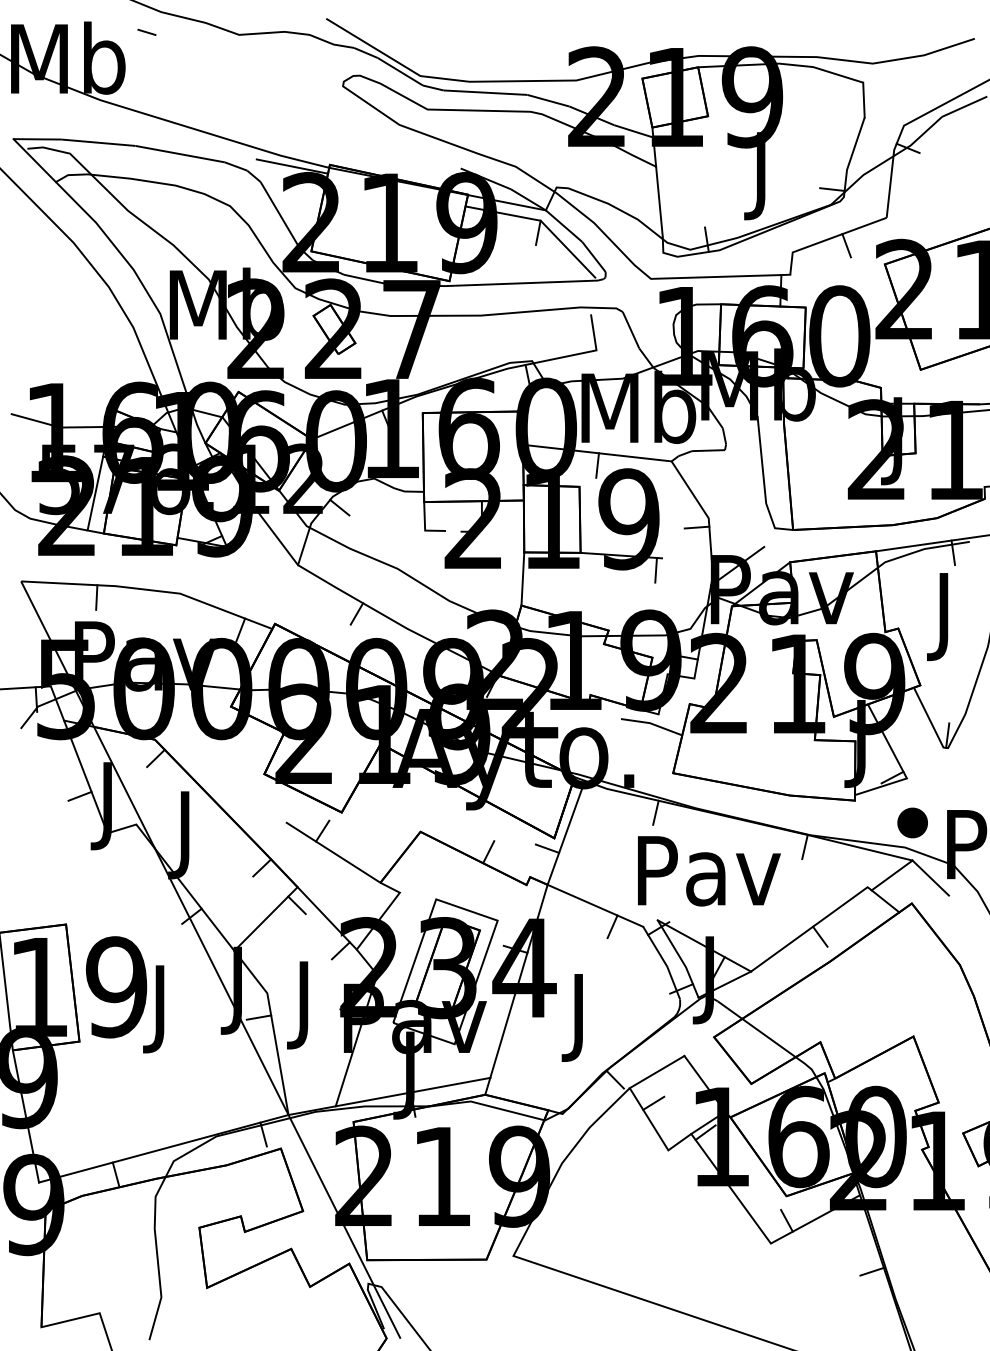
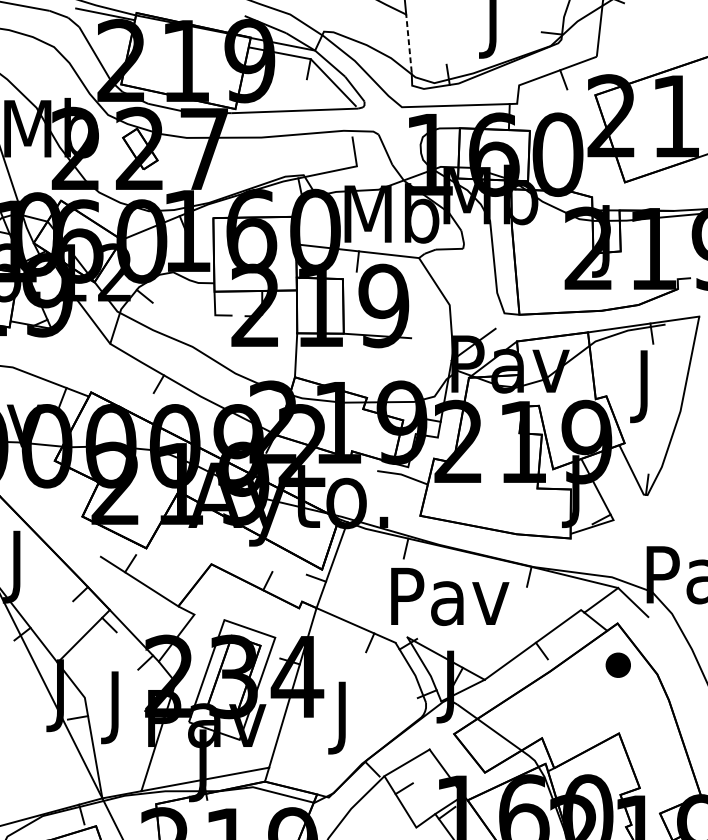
line: (659, 201) -> (409, 43), solid -> dashed
line: (696, 527) -> (439, 312), removed
line: (655, 569) -> (405, 347), removed
part: (912, 822) -> (618, 664), moved

